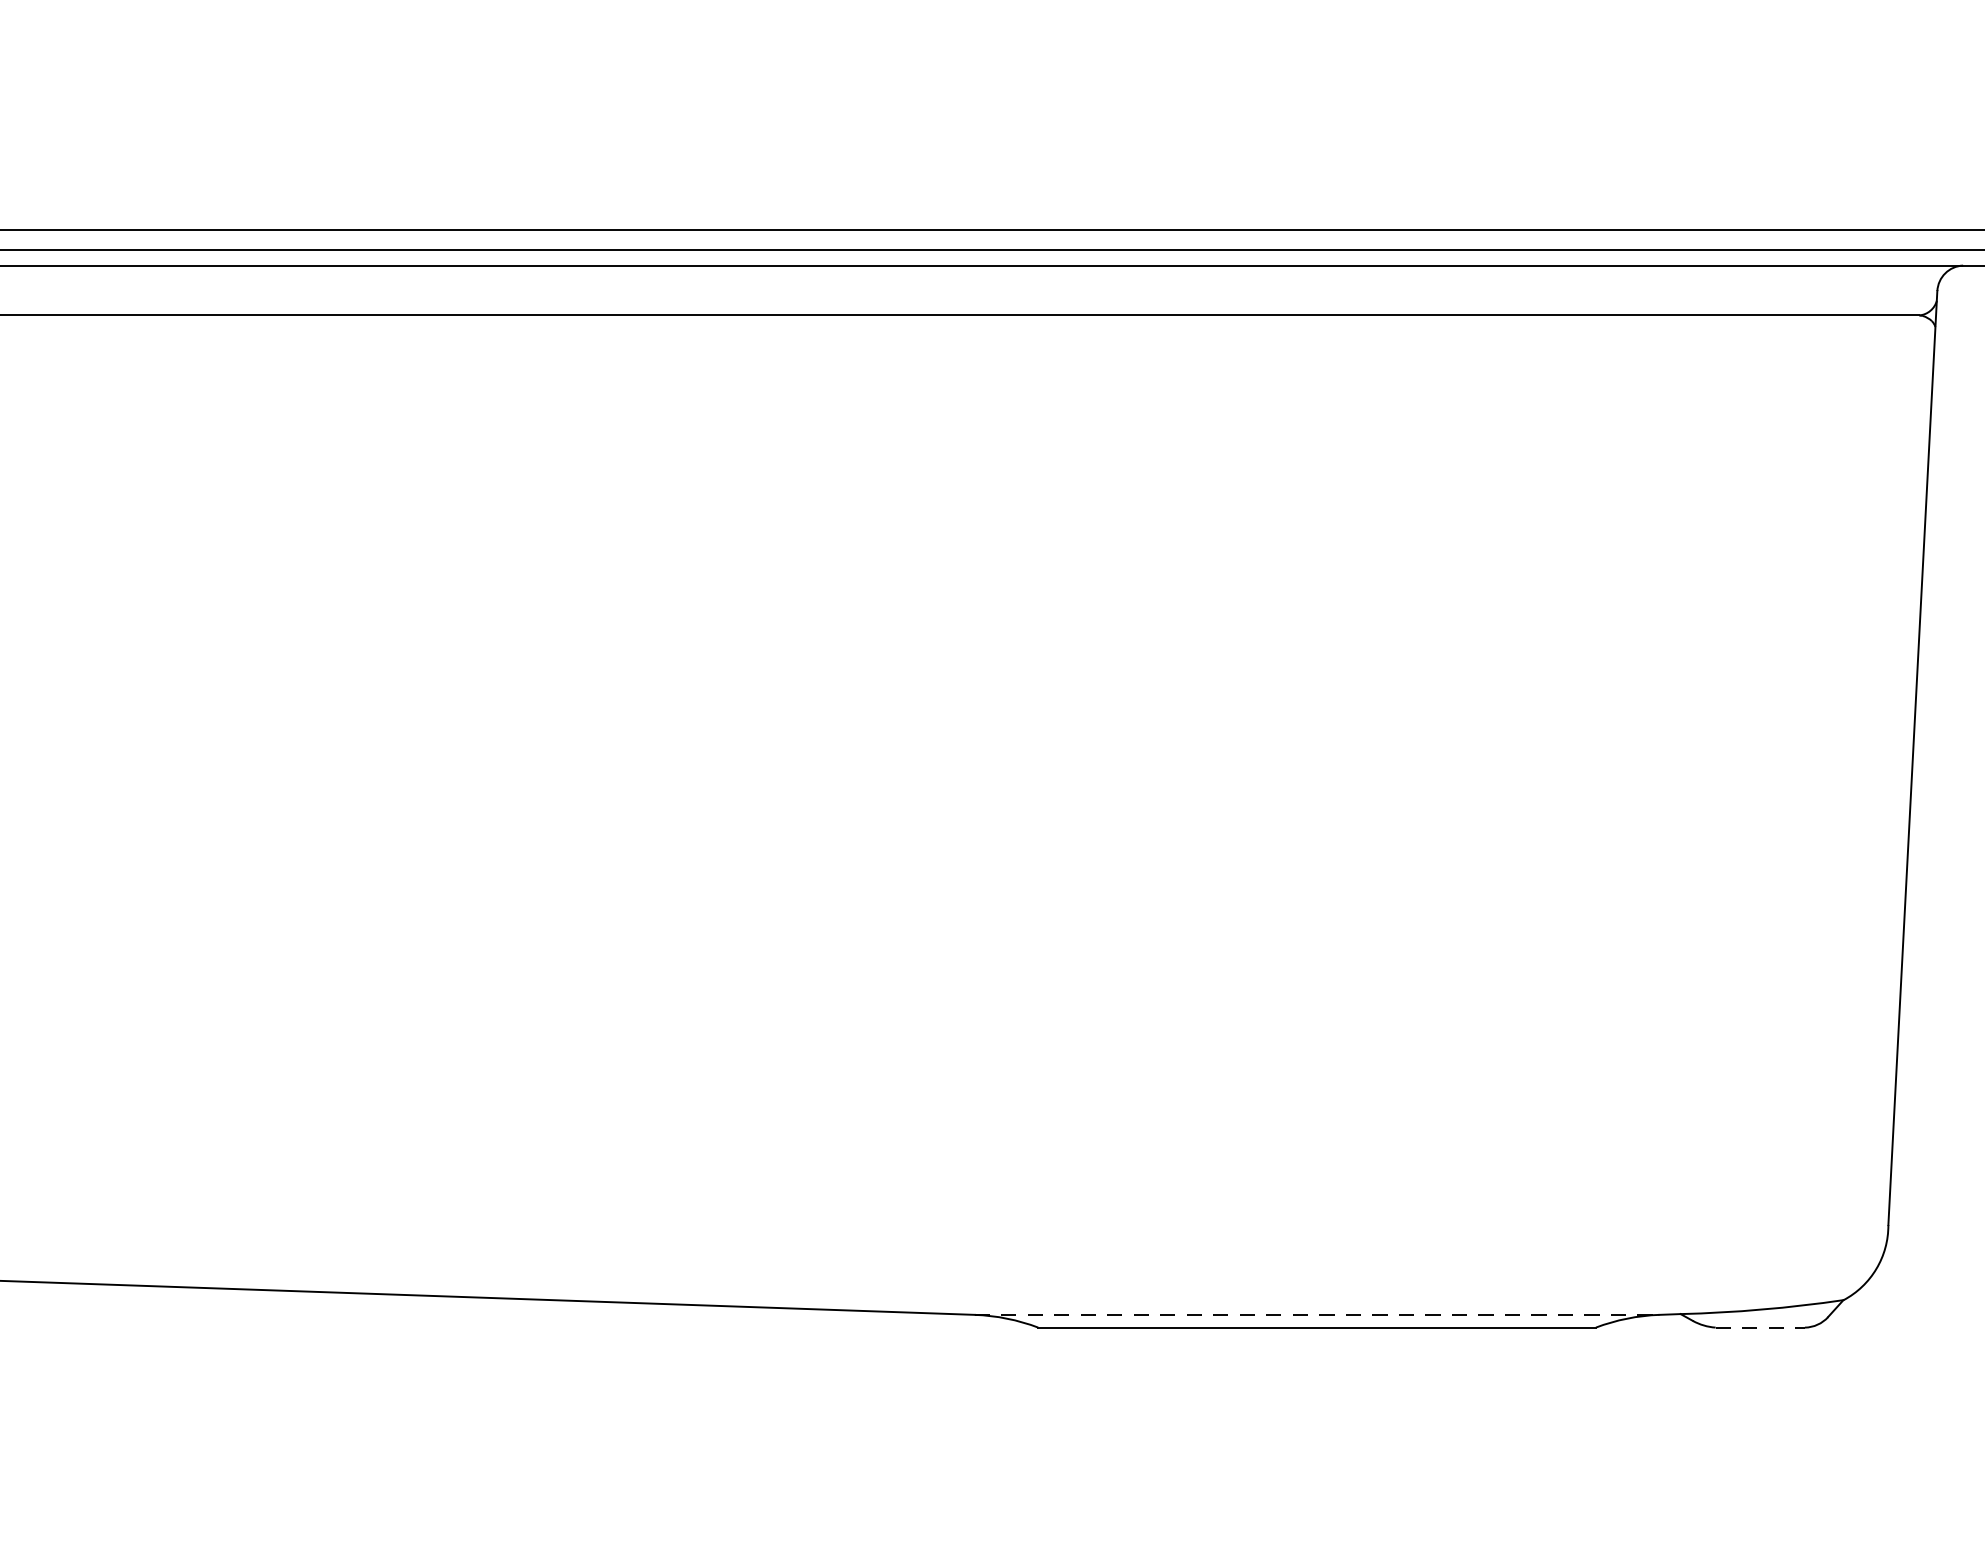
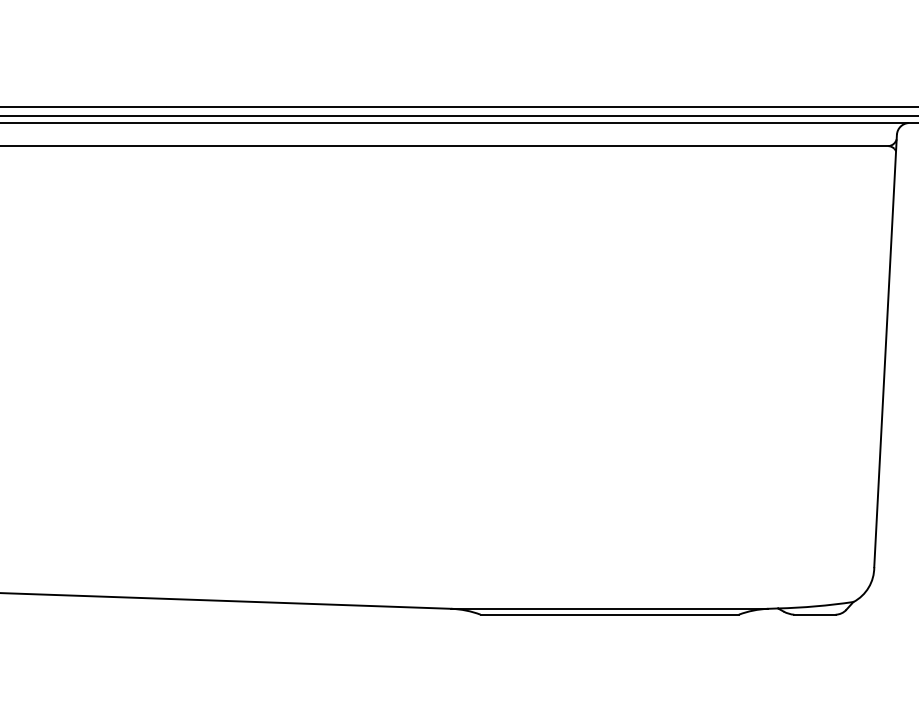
line: (1318, 1314) -> (610, 608), dashed -> solid
line: (1759, 1327) -> (814, 614), dashed -> solid

